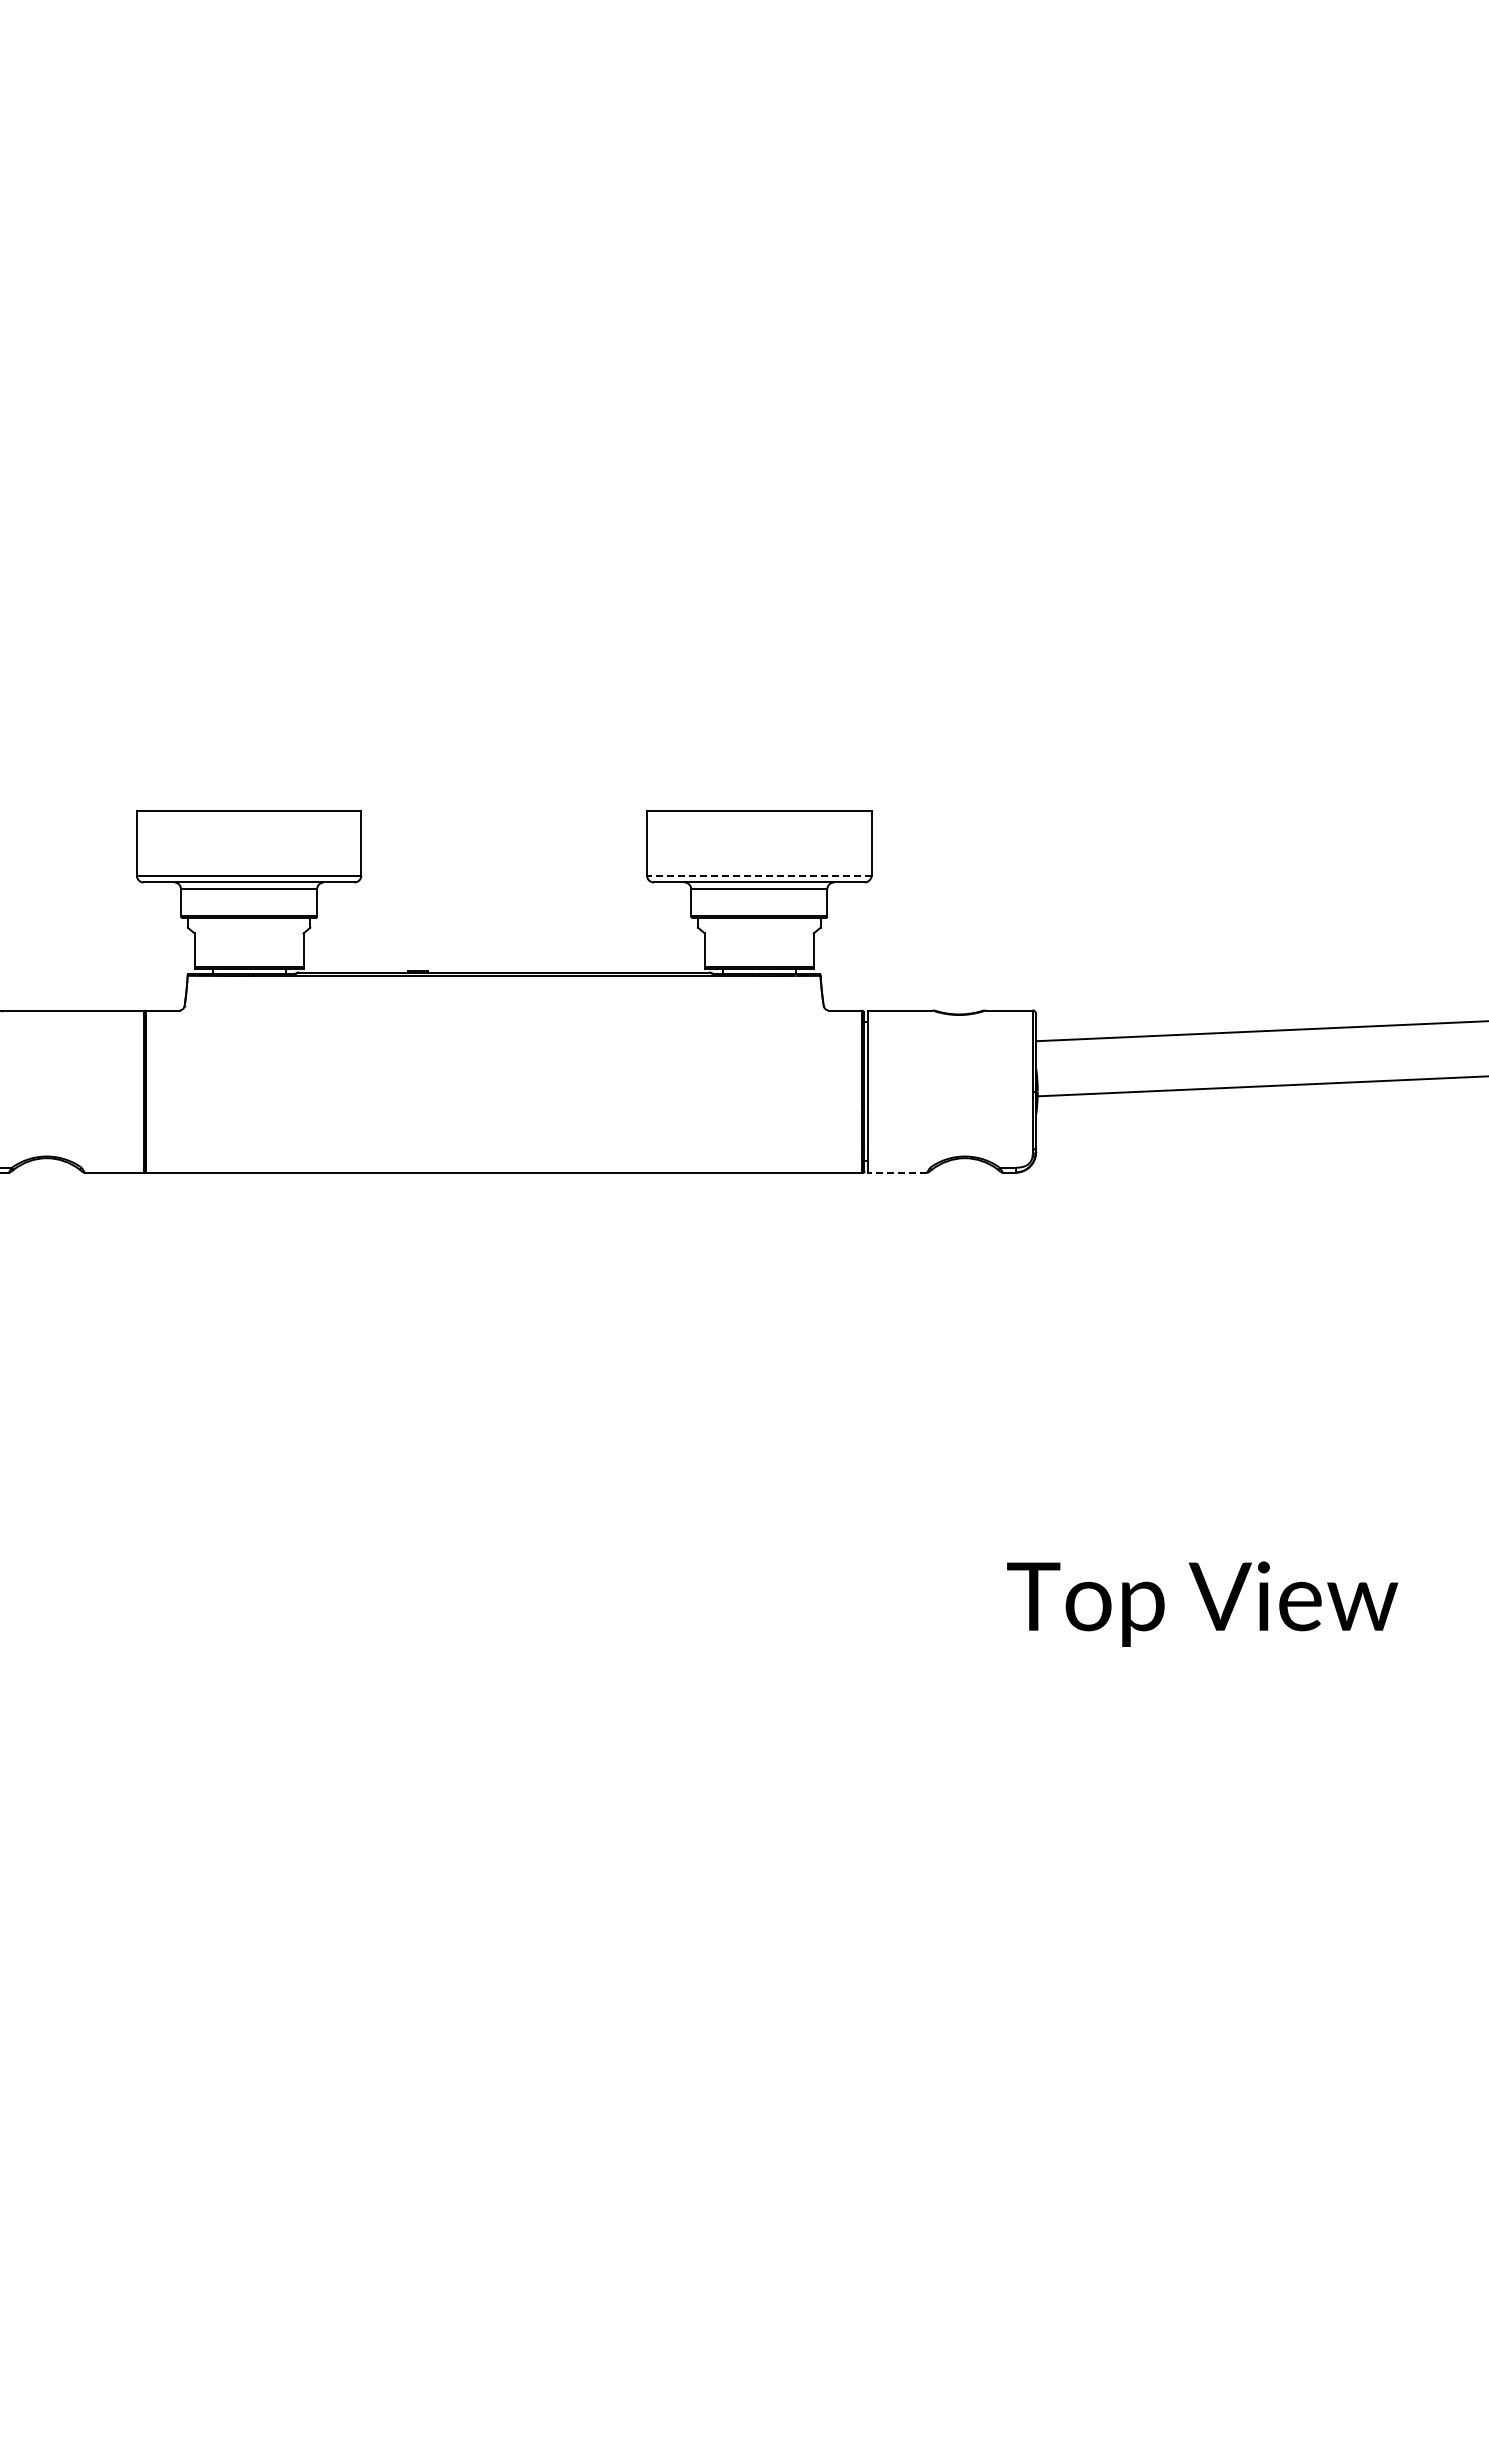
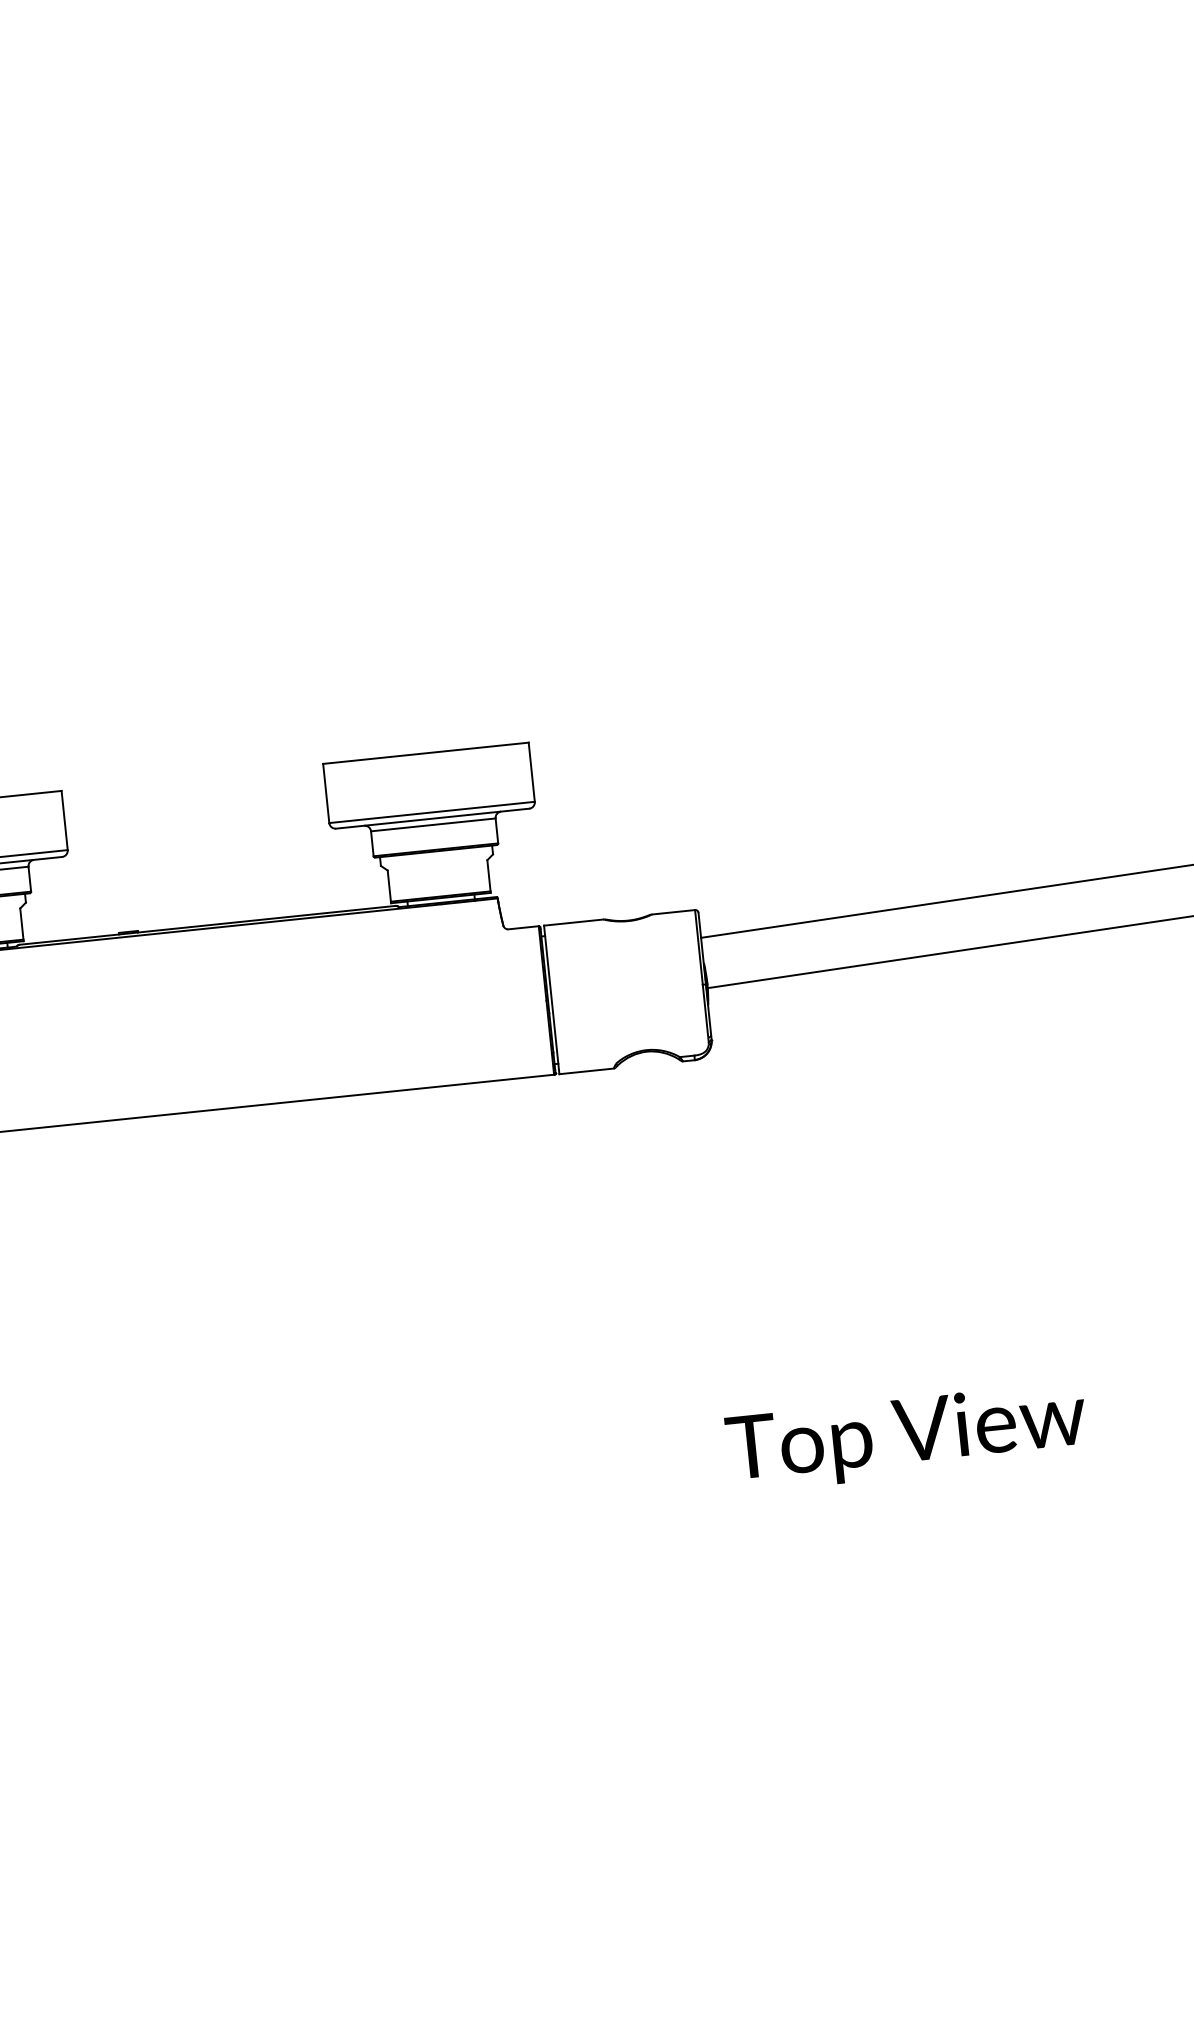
line: (758, 875) -> (431, 812), dashed -> solid
line: (897, 1172) -> (586, 1071), dashed -> solid

